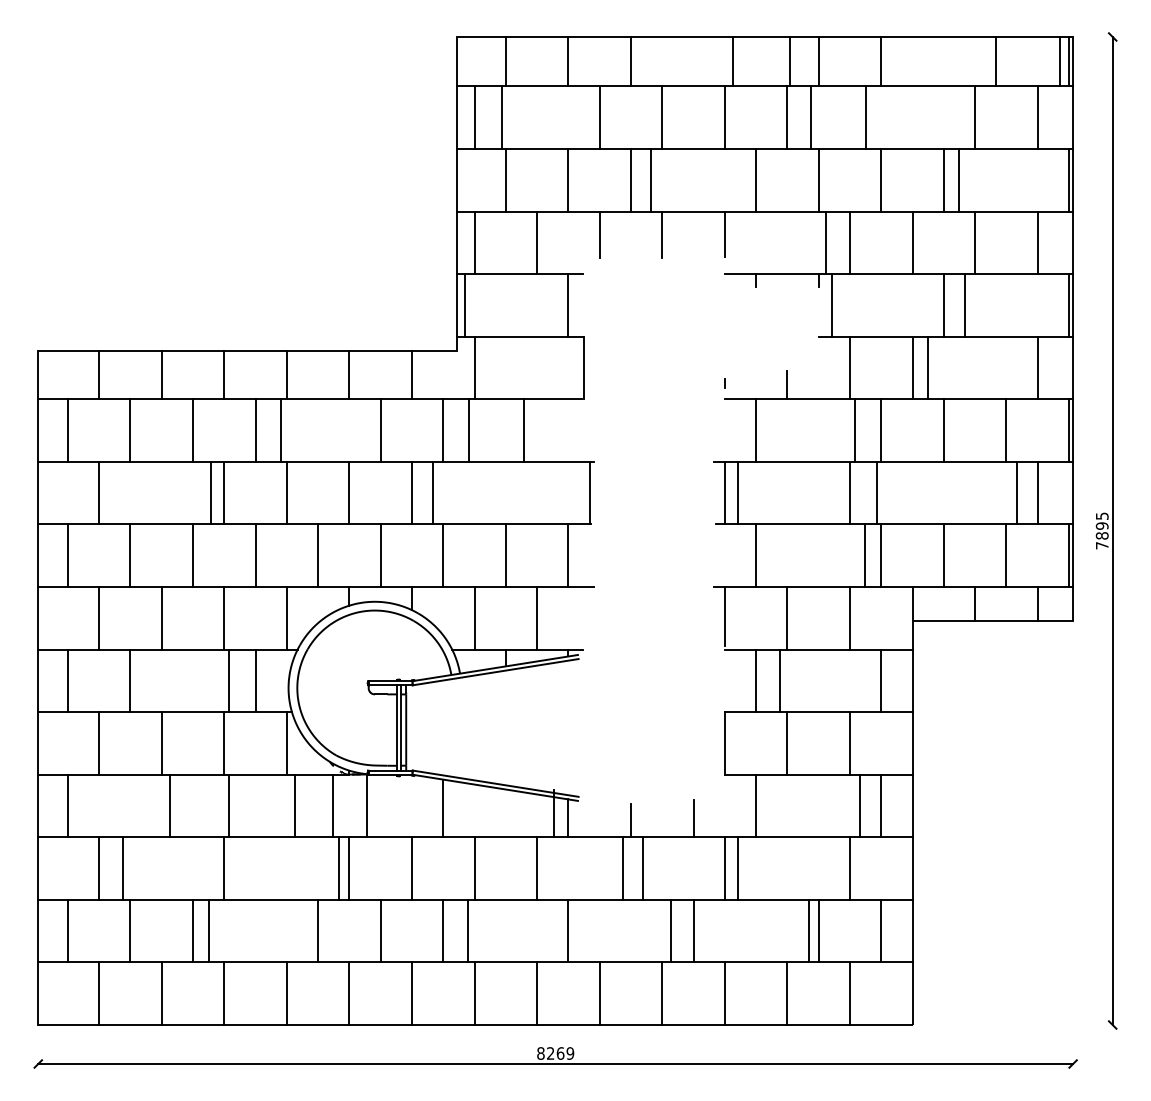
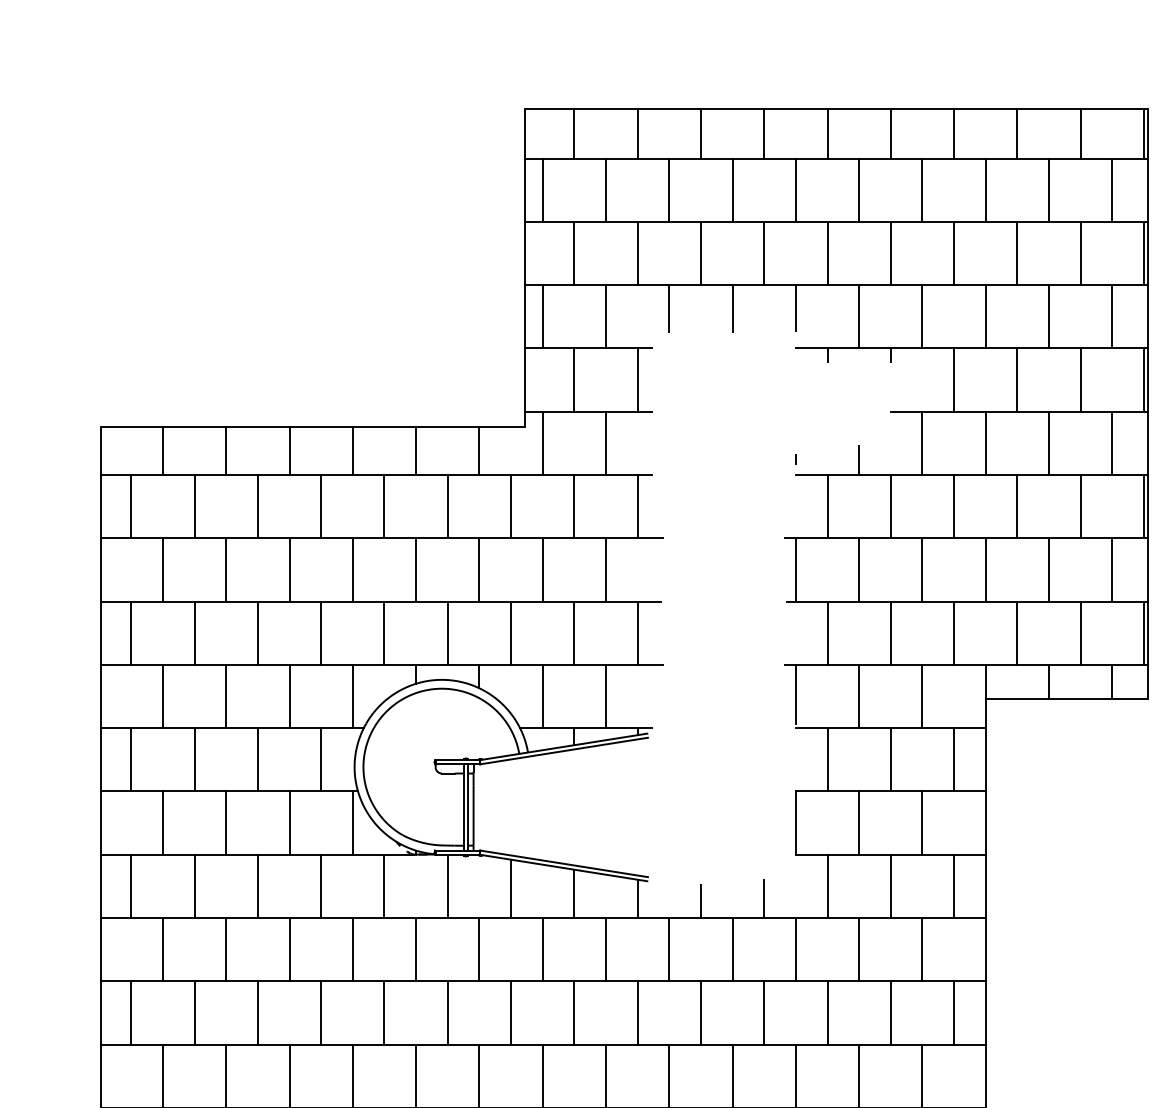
line: (732, 61) -> (764, 133), moved
line: (790, 61) -> (827, 133), moved
line: (995, 61) -> (1016, 133), moved
line: (1060, 61) -> (1080, 133), moved
line: (502, 117) -> (606, 190), moved
line: (811, 117) -> (922, 190), moved
line: (865, 117) -> (985, 190), moved
line: (650, 179) -> (764, 252), moved
line: (959, 179) -> (1080, 252), moved
line: (826, 242) -> (859, 316), moved
line: (464, 305) -> (574, 380), moved
line: (832, 305) -> (954, 380), moved
line: (965, 305) -> (1080, 380), moved
line: (584, 367) -> (606, 442), moved
line: (928, 367) -> (1049, 442), moved
line: (281, 430) -> (384, 506), moved
line: (468, 430) -> (574, 506), moved
line: (524, 430) -> (637, 506), moved
line: (854, 430) -> (890, 506), moved
line: (210, 492) -> (226, 569), moved
line: (432, 492) -> (542, 569), moved
line: (590, 492) -> (606, 569), moved
line: (738, 492) -> (859, 569), moved
line: (876, 492) -> (985, 569), moved
line: (1017, 492) -> (1049, 569), moved
line: (864, 555) -> (890, 633), moved
line: (228, 680) -> (257, 759), moved
line: (779, 680) -> (890, 759), moved
line: (170, 805) -> (194, 885), moved
line: (228, 805) -> (257, 885), moved
line: (294, 805) -> (321, 885), moved
line: (332, 805) -> (447, 885), moved
line: (367, 805) -> (384, 885), moved
line: (859, 805) -> (890, 885), moved
line: (553, 813) -> (574, 893), moved
line: (122, 868) -> (226, 949), moved
line: (338, 868) -> (352, 949), moved
line: (623, 868) -> (732, 949), moved
line: (642, 868) -> (669, 949), moved
line: (738, 868) -> (859, 949), moved
line: (208, 930) -> (321, 1012), moved
line: (467, 930) -> (574, 1012), moved
line: (670, 930) -> (700, 1012), moved
line: (809, 930) -> (827, 1012), moved

